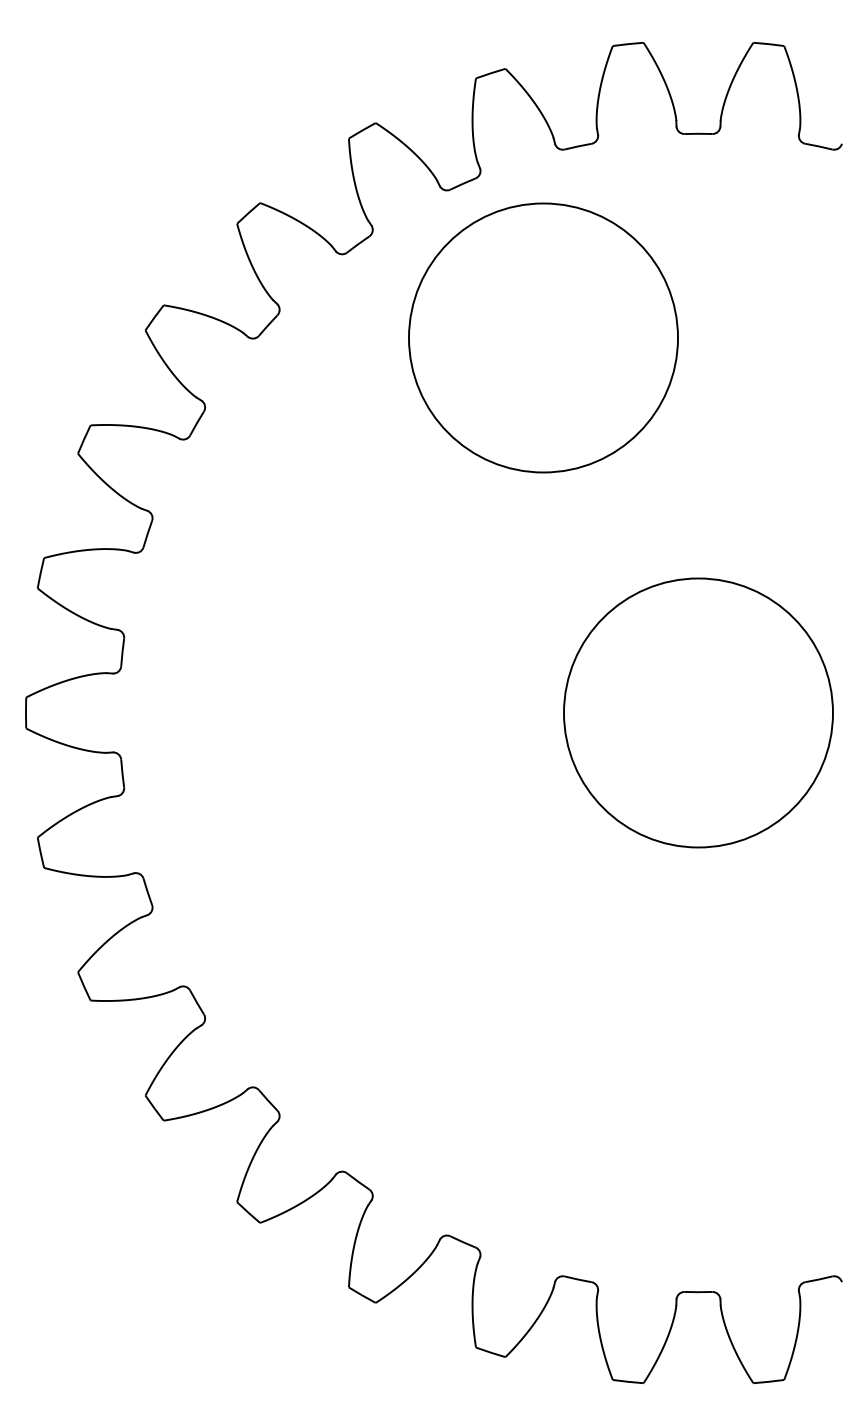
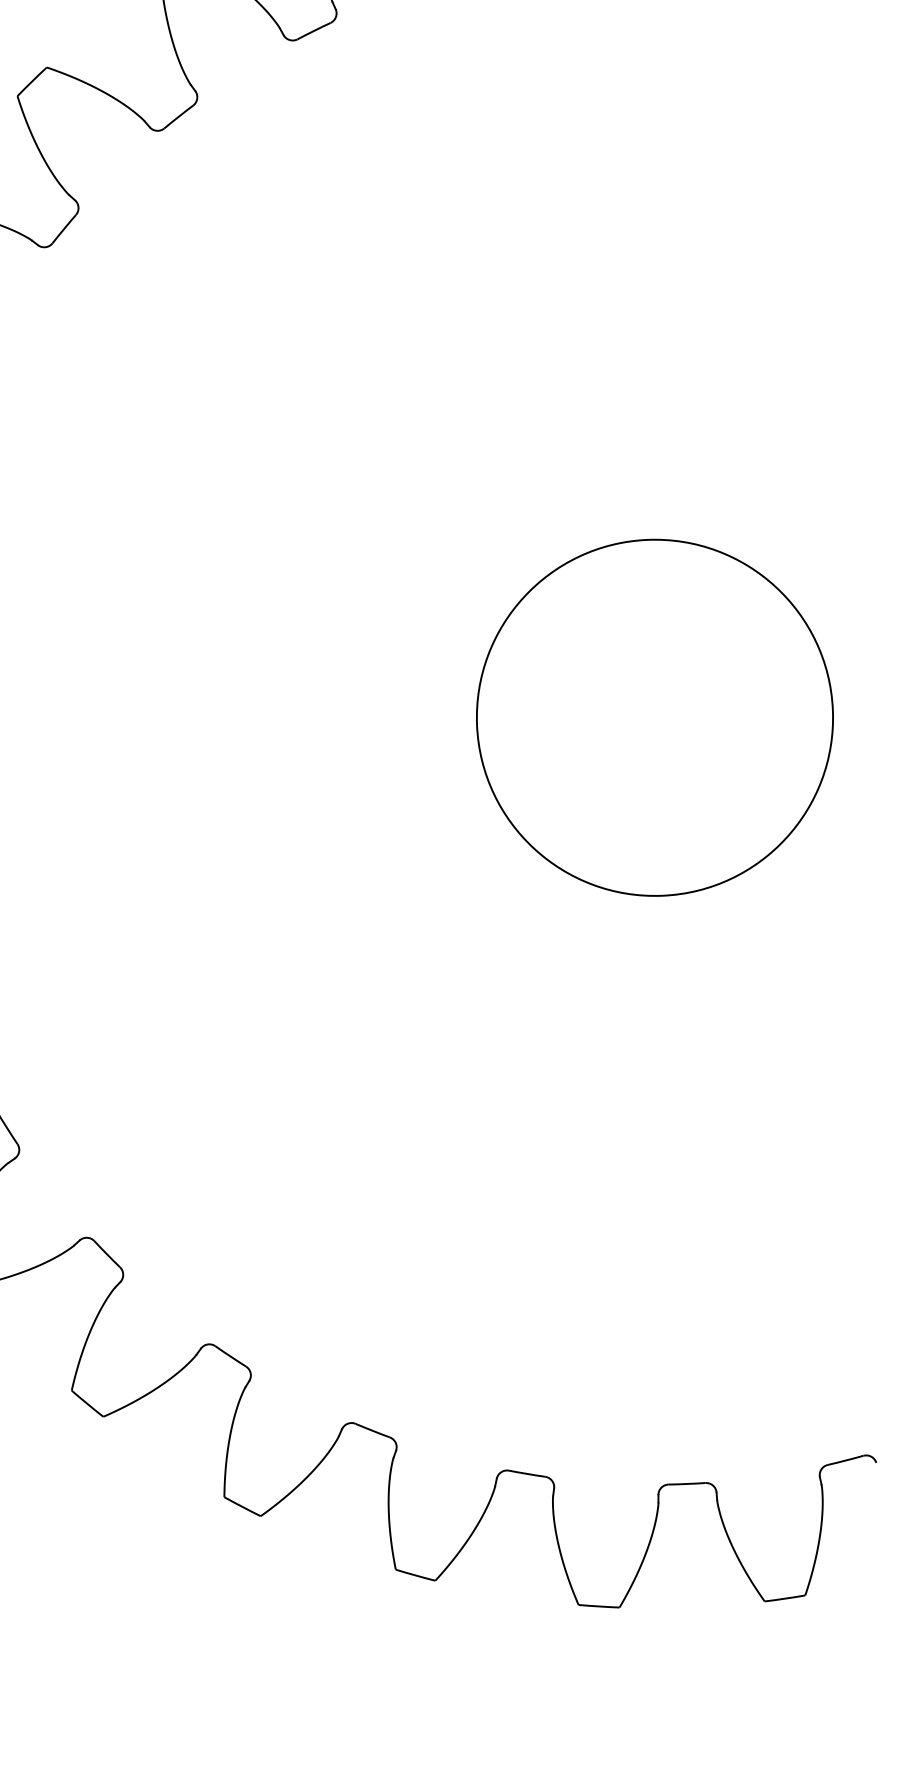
circle: (543, 337) -> (429, 229), removed

